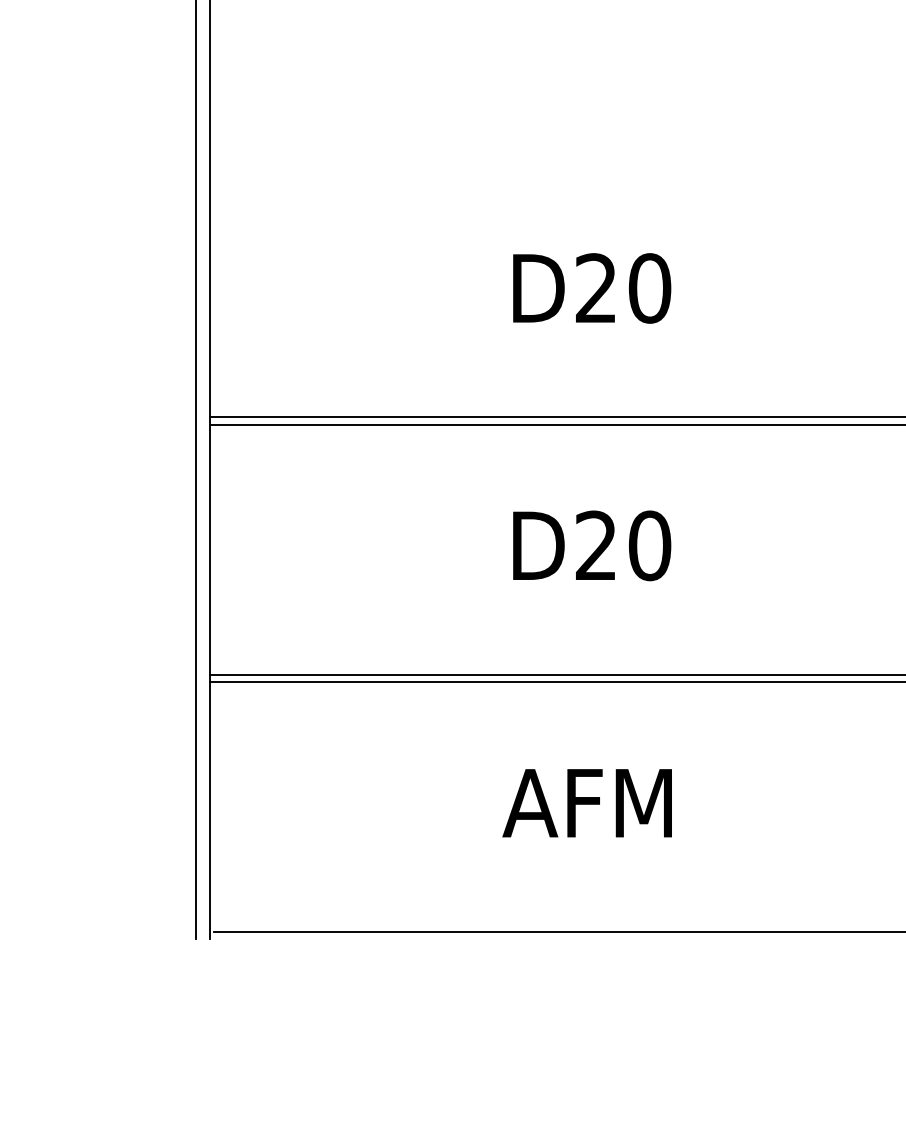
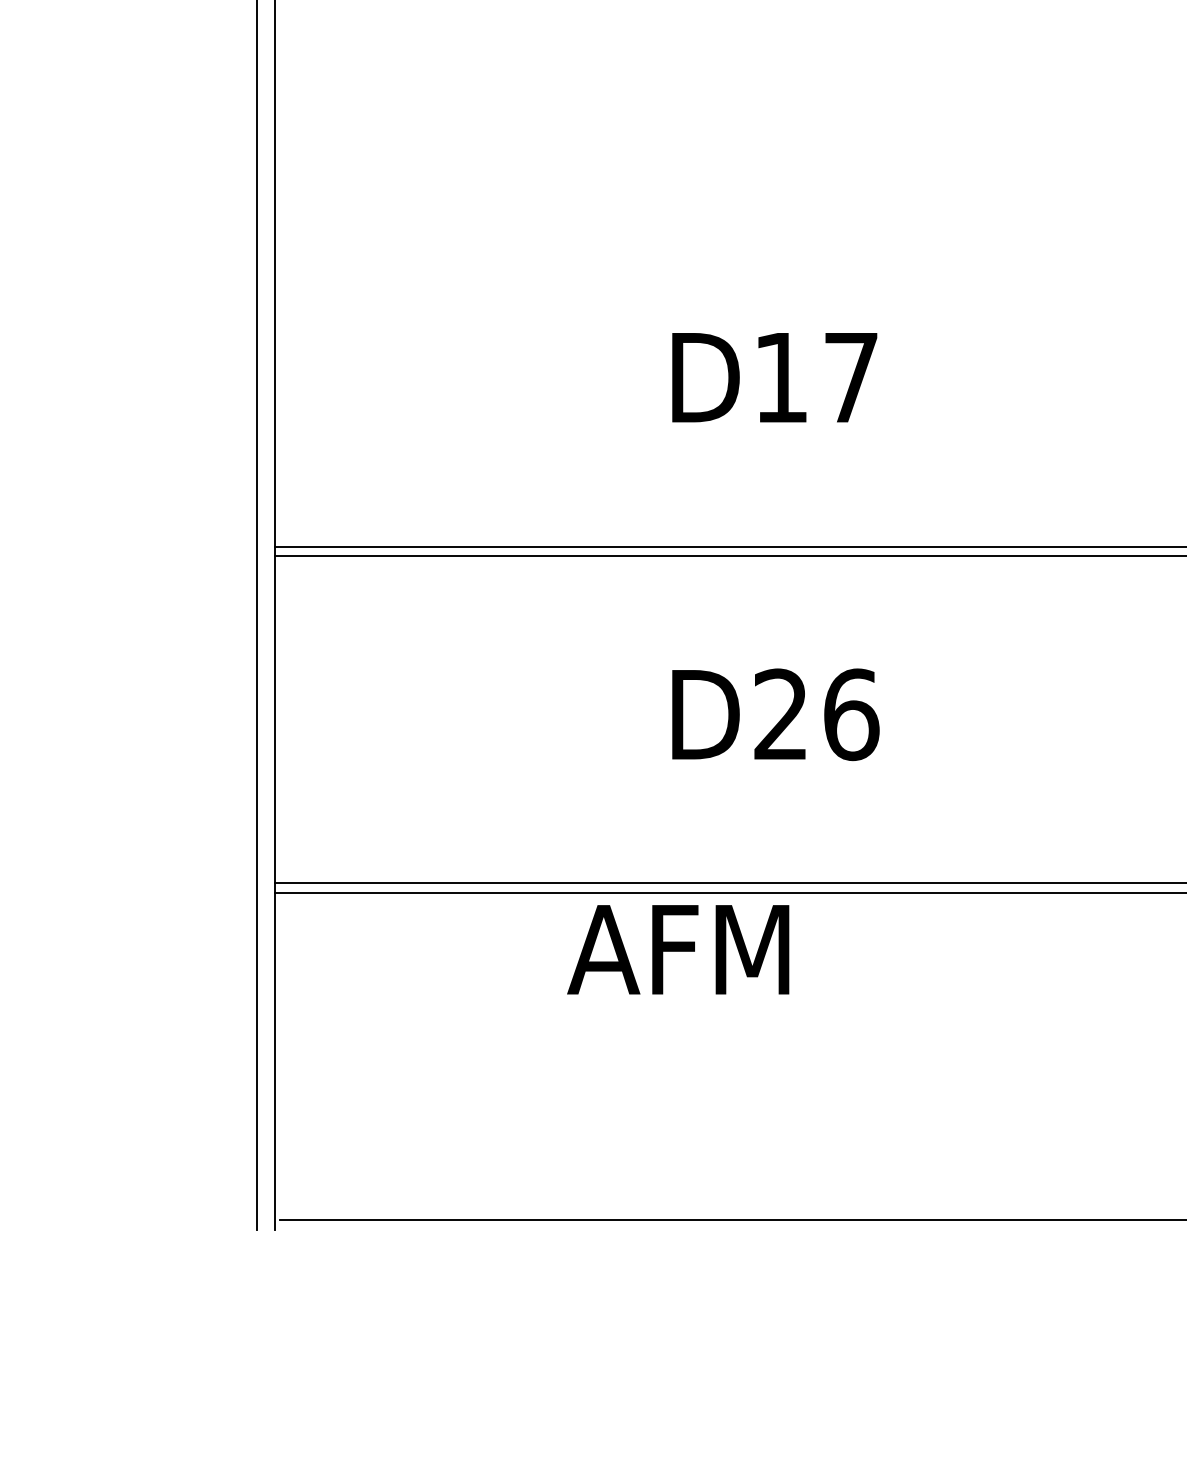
text: (623, 288) -> (816, 377), D20 -> D17
text: (650, 545) -> (851, 714), D20 -> D26
text: (587, 803) -> (678, 949), moved

